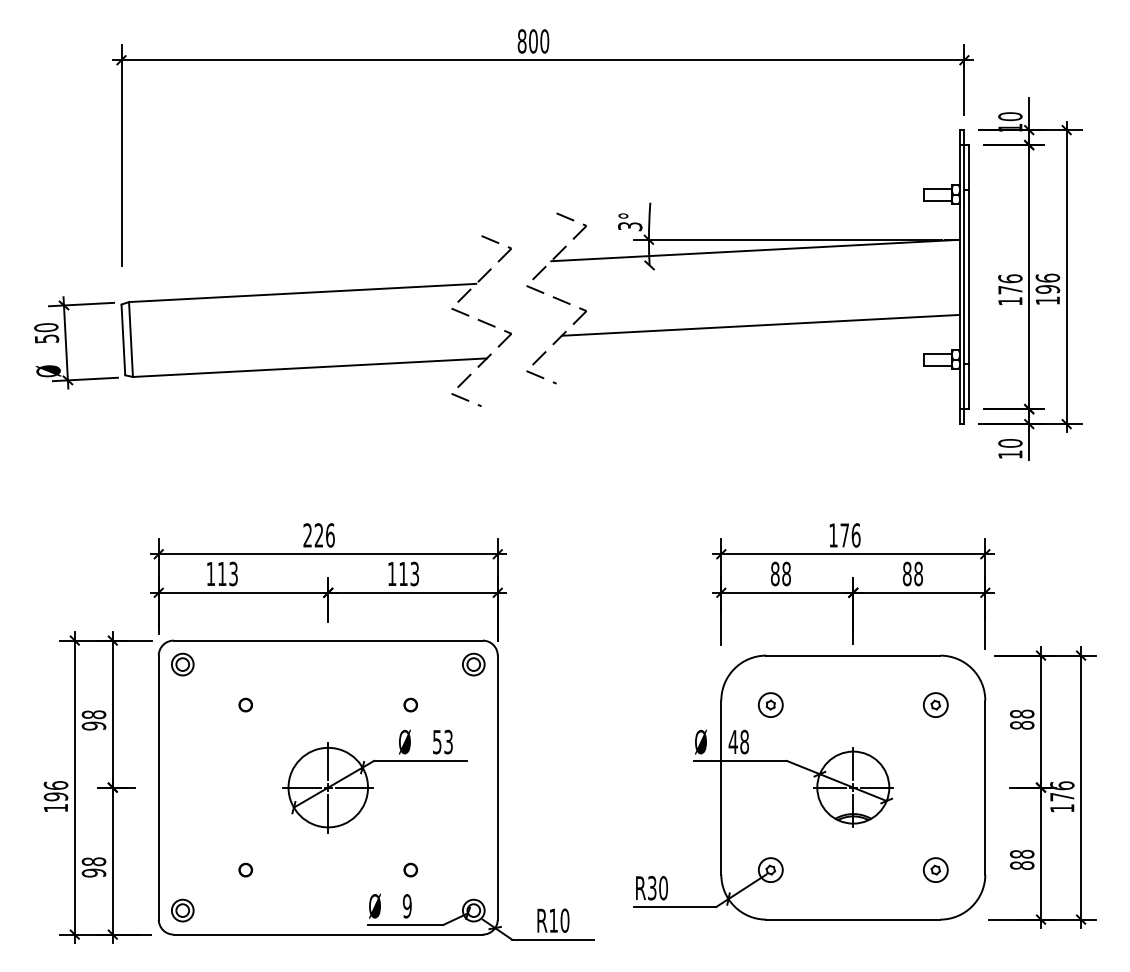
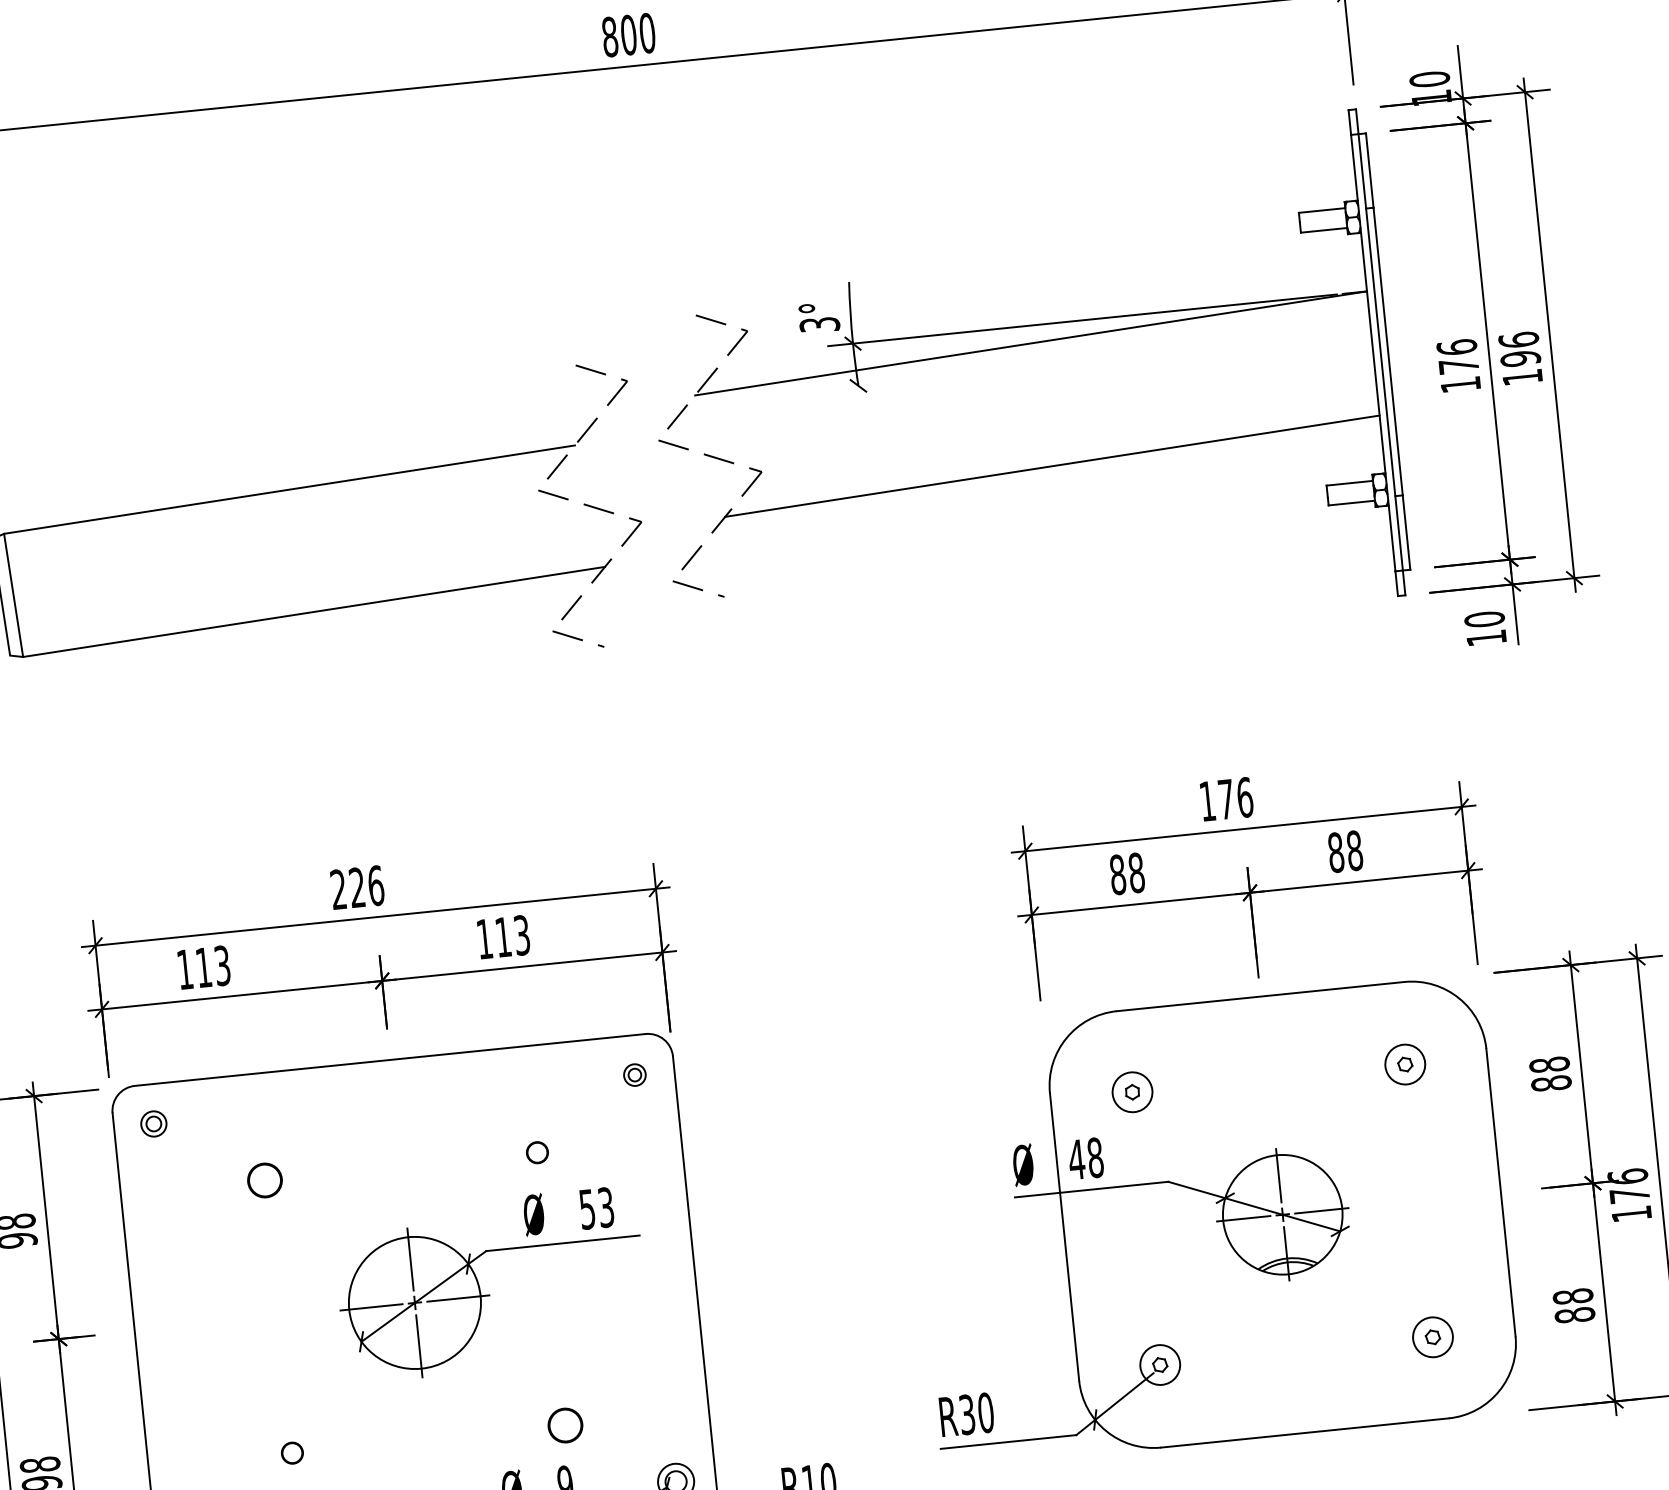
part: (182, 664) -> (153, 1123), size x0.7
part: (473, 664) -> (634, 1075), size x0.6
part: (245, 704) -> (264, 1179), size x1.6
part: (410, 869) -> (564, 1424), size x1.6

